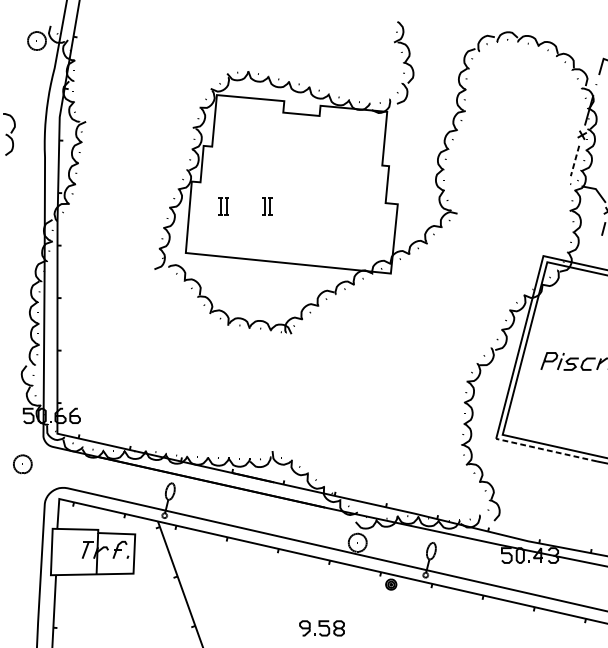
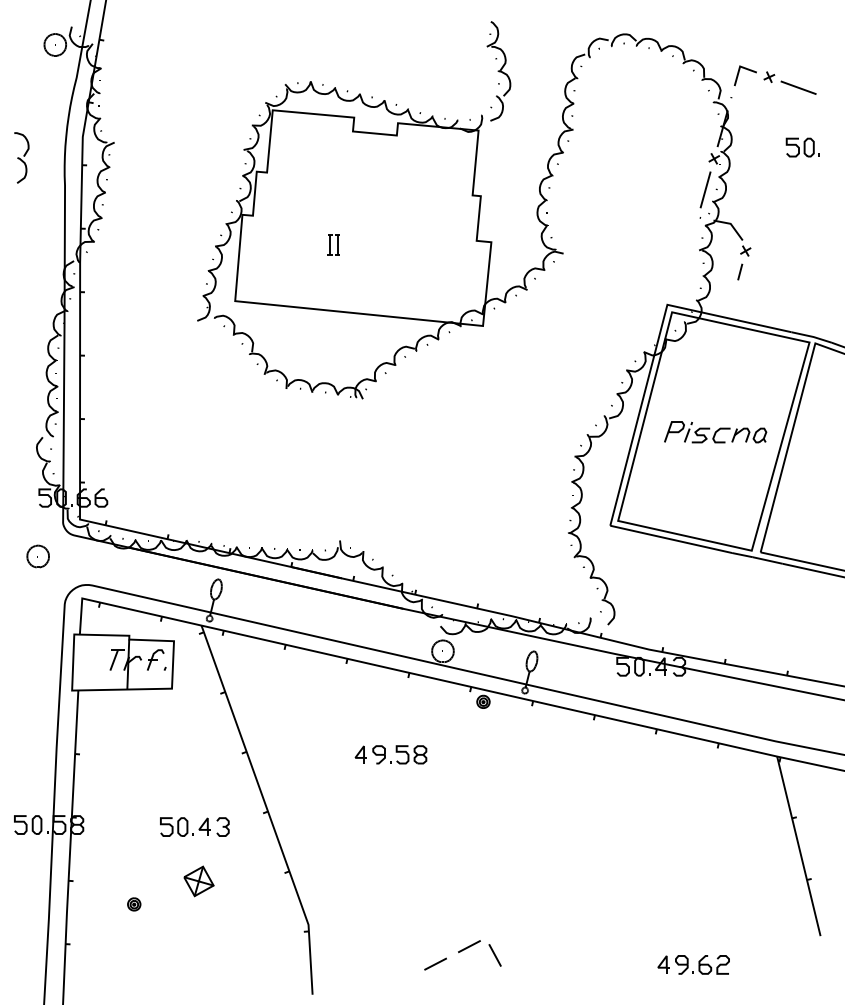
line: (574, 161) -> (705, 190), dashed -> solid
part: (223, 206) -> (280, 244), removed
line: (546, 450) -> (670, 539), dashed -> solid
part: (289, 628) -> (360, 754), added

